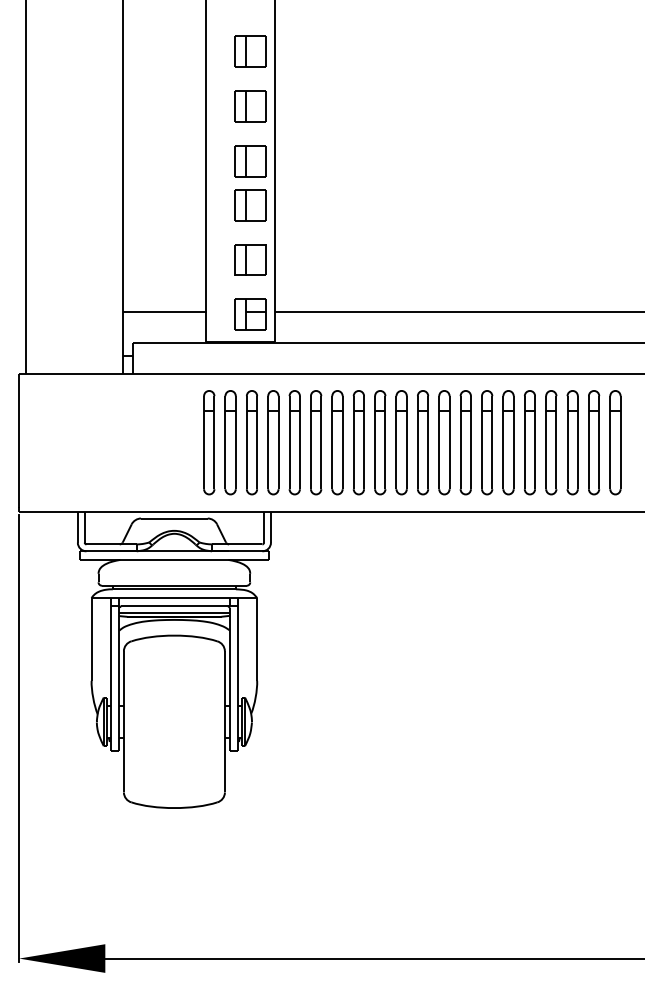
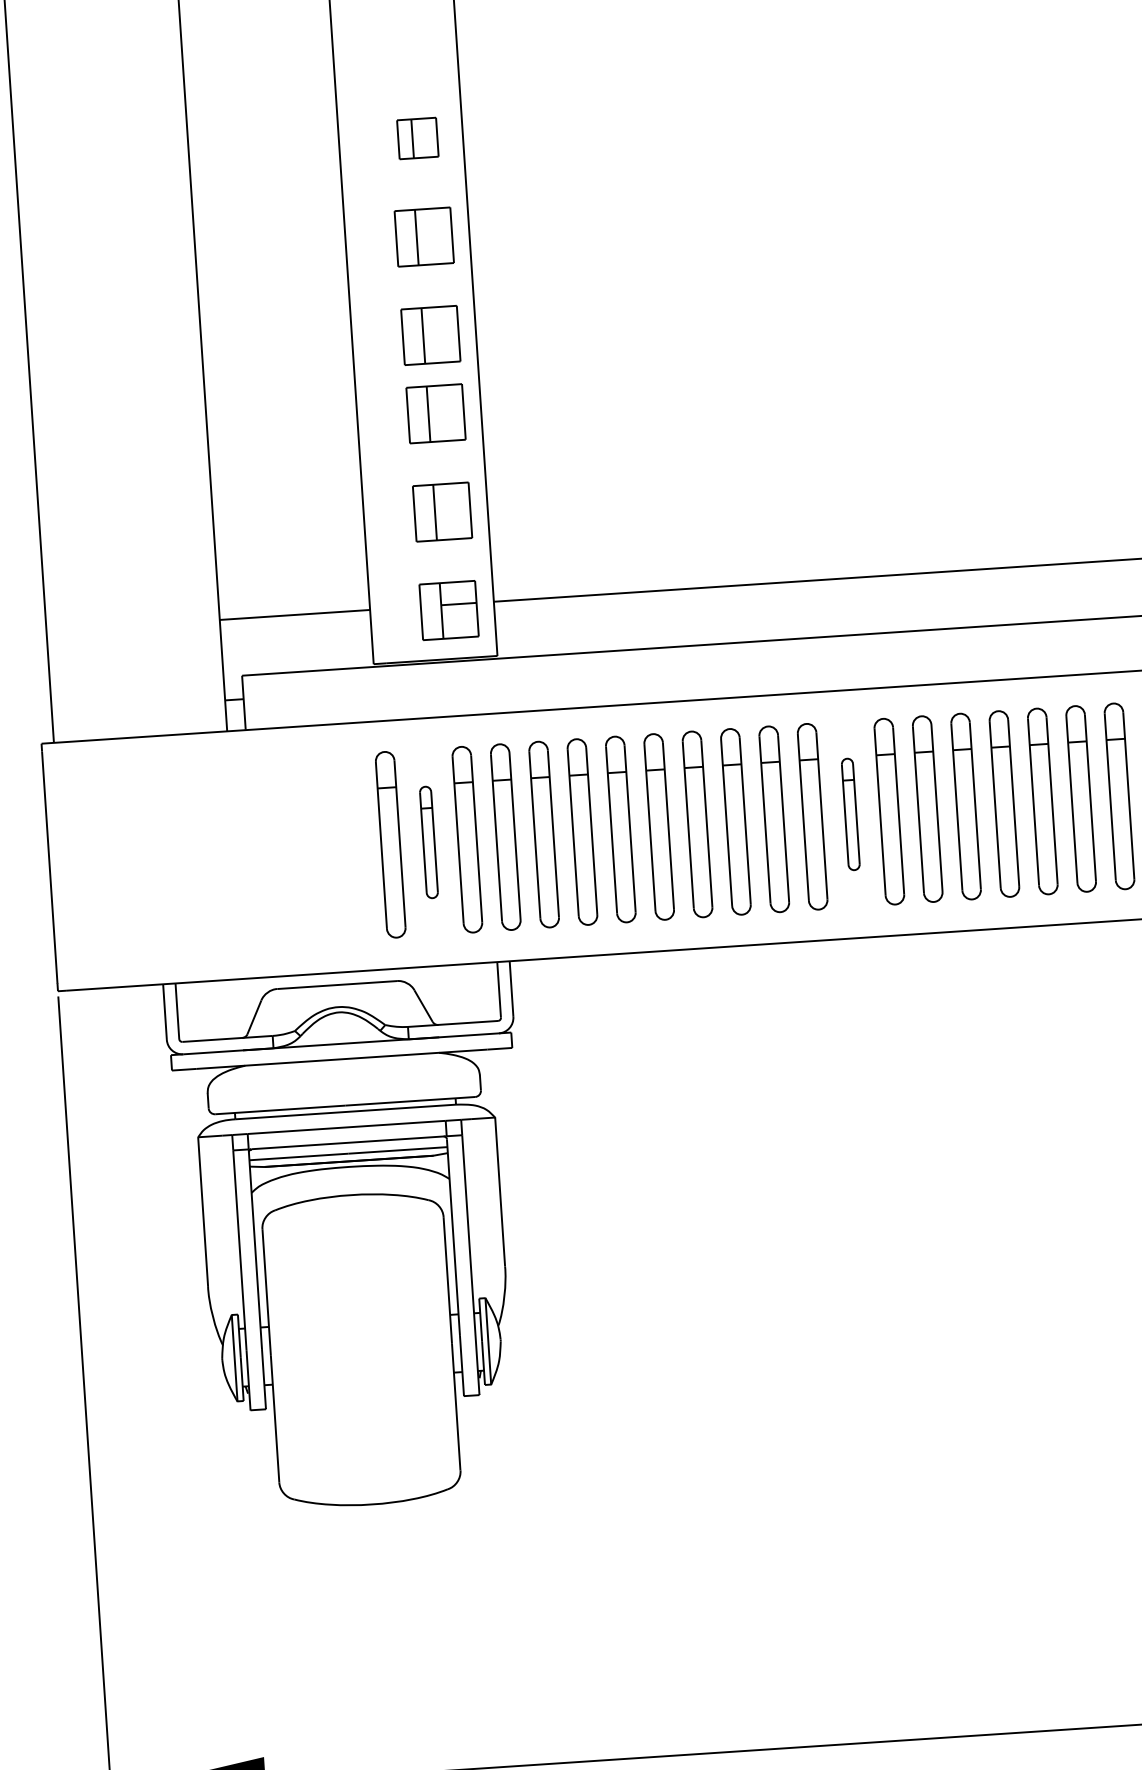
part: (250, 51) -> (418, 137), size x0.7
part: (230, 442) -> (428, 841), size x0.6
part: (465, 442) -> (850, 813), size x0.6

